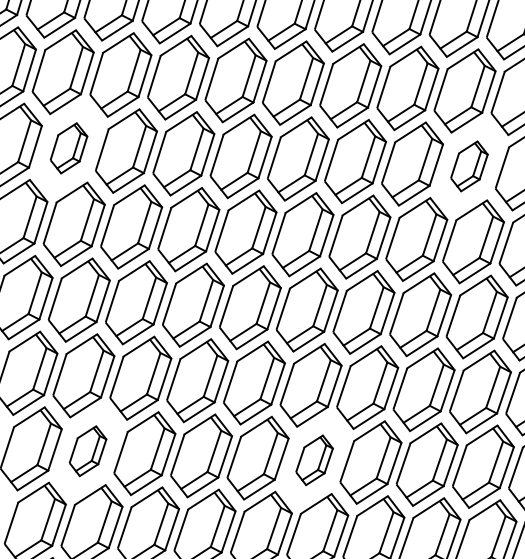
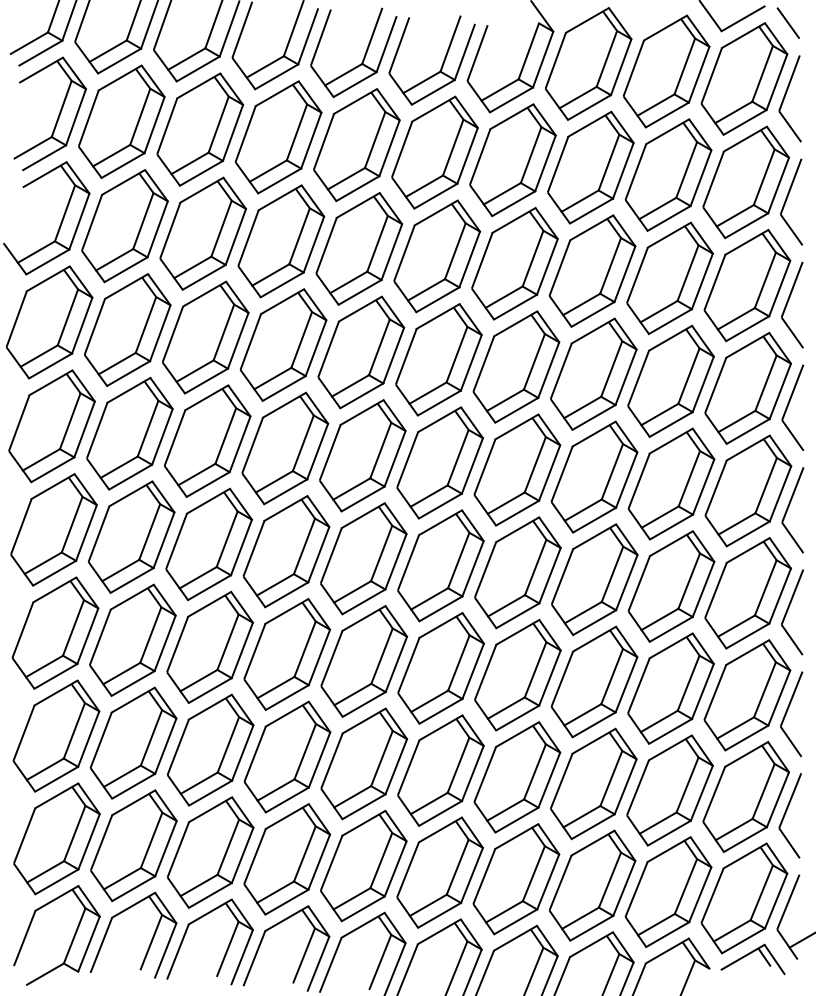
part: (68, 147) -> (127, 329), size x1.67
part: (469, 165) -> (670, 380), size x1.67
part: (88, 450) -> (133, 742), size x1.67
part: (314, 460) -> (440, 770), size x1.67

